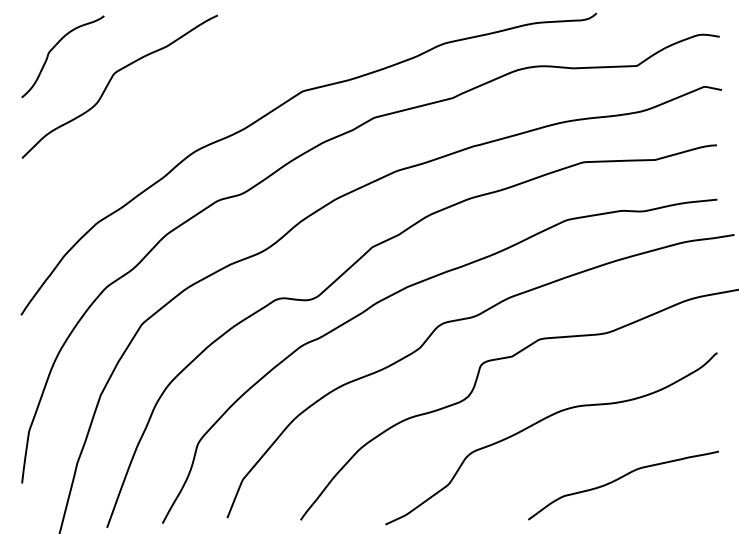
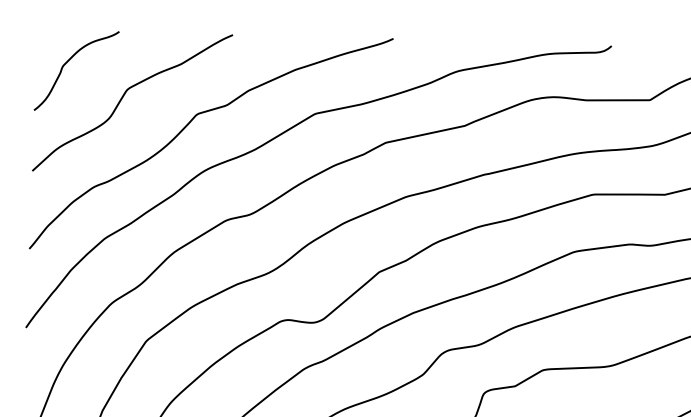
curve: (176, 107) -> (188, 125), added

